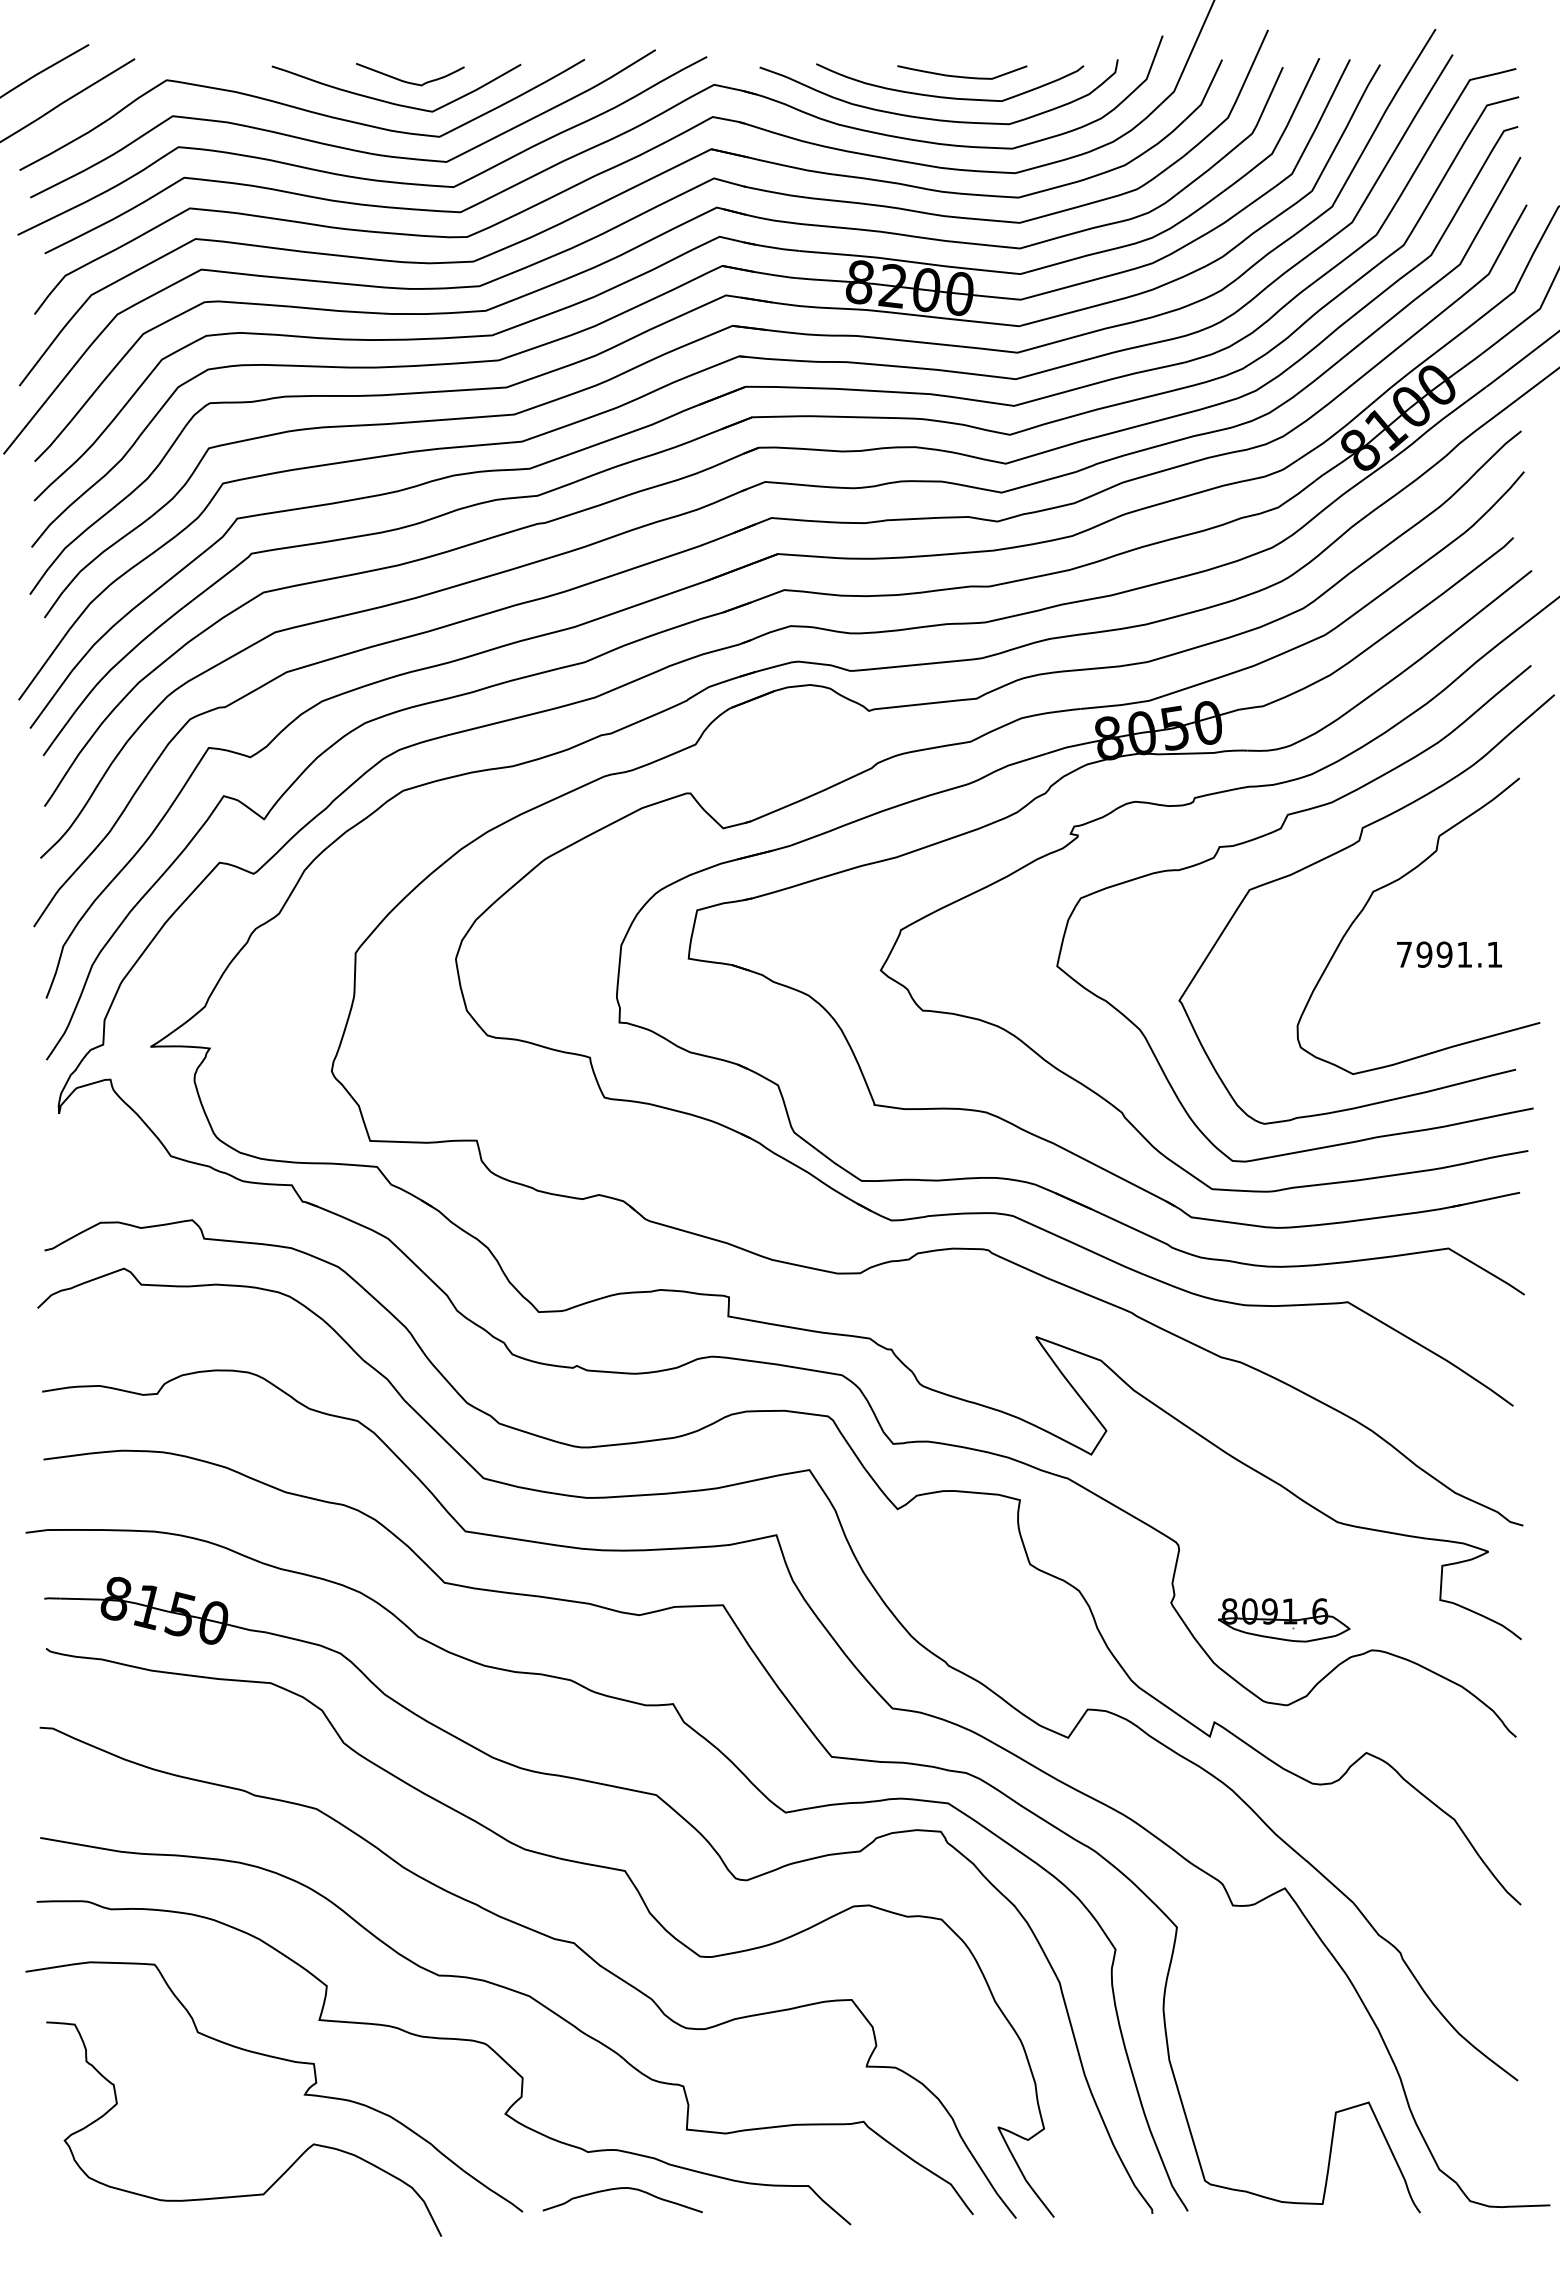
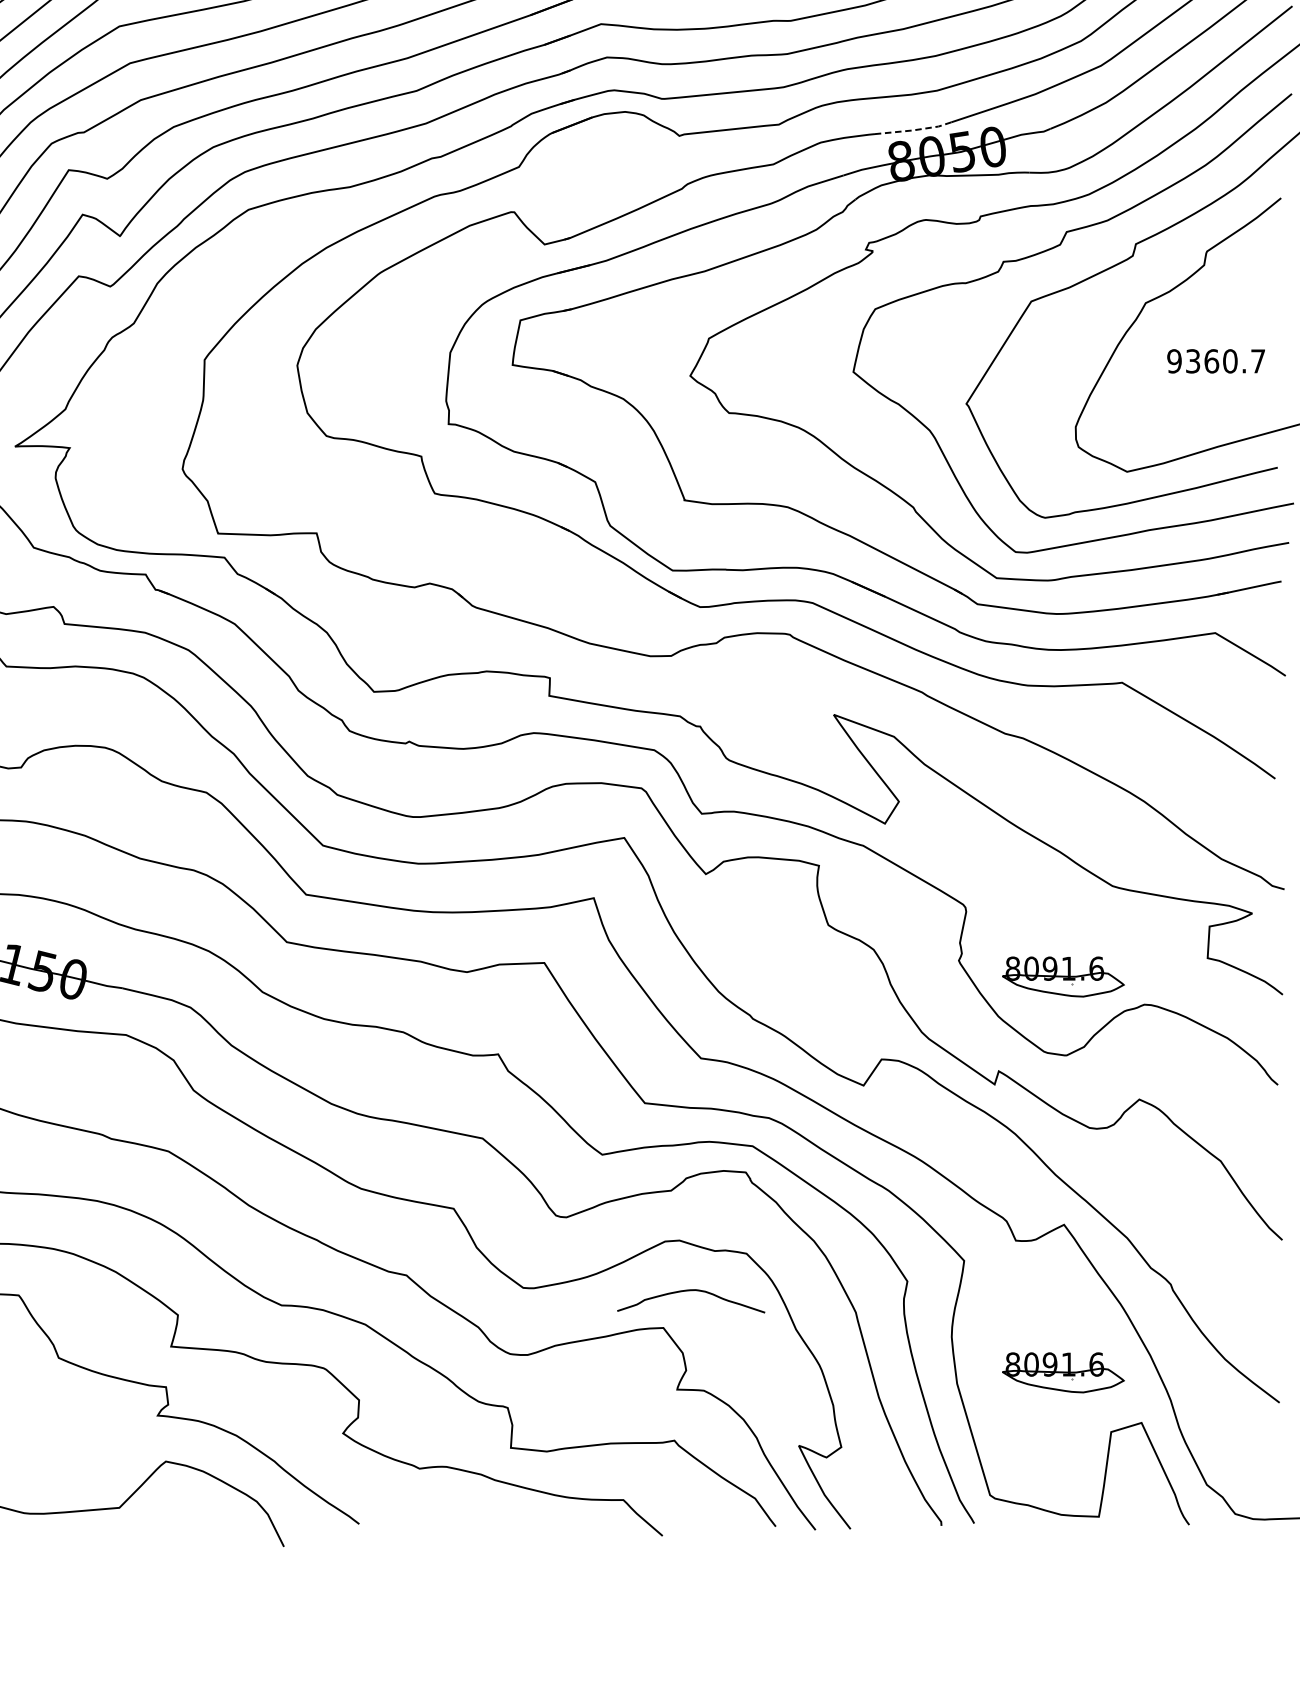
line: (1122, 704) -> (913, 129), solid -> dashed
text: (1449, 954) -> (1216, 361), 7991.1 -> 9360.7
part: (1284, 2048) -> (1063, 1372), added
curve: (620, 2189) -> (689, 1291), moved

